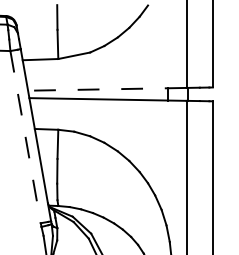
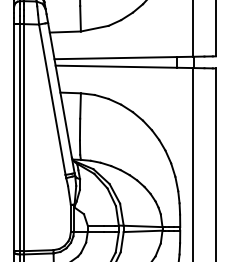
line: (107, 88) -> (123, 57), dashed -> solid
line: (25, 138) -> (52, 100), dashed -> solid

